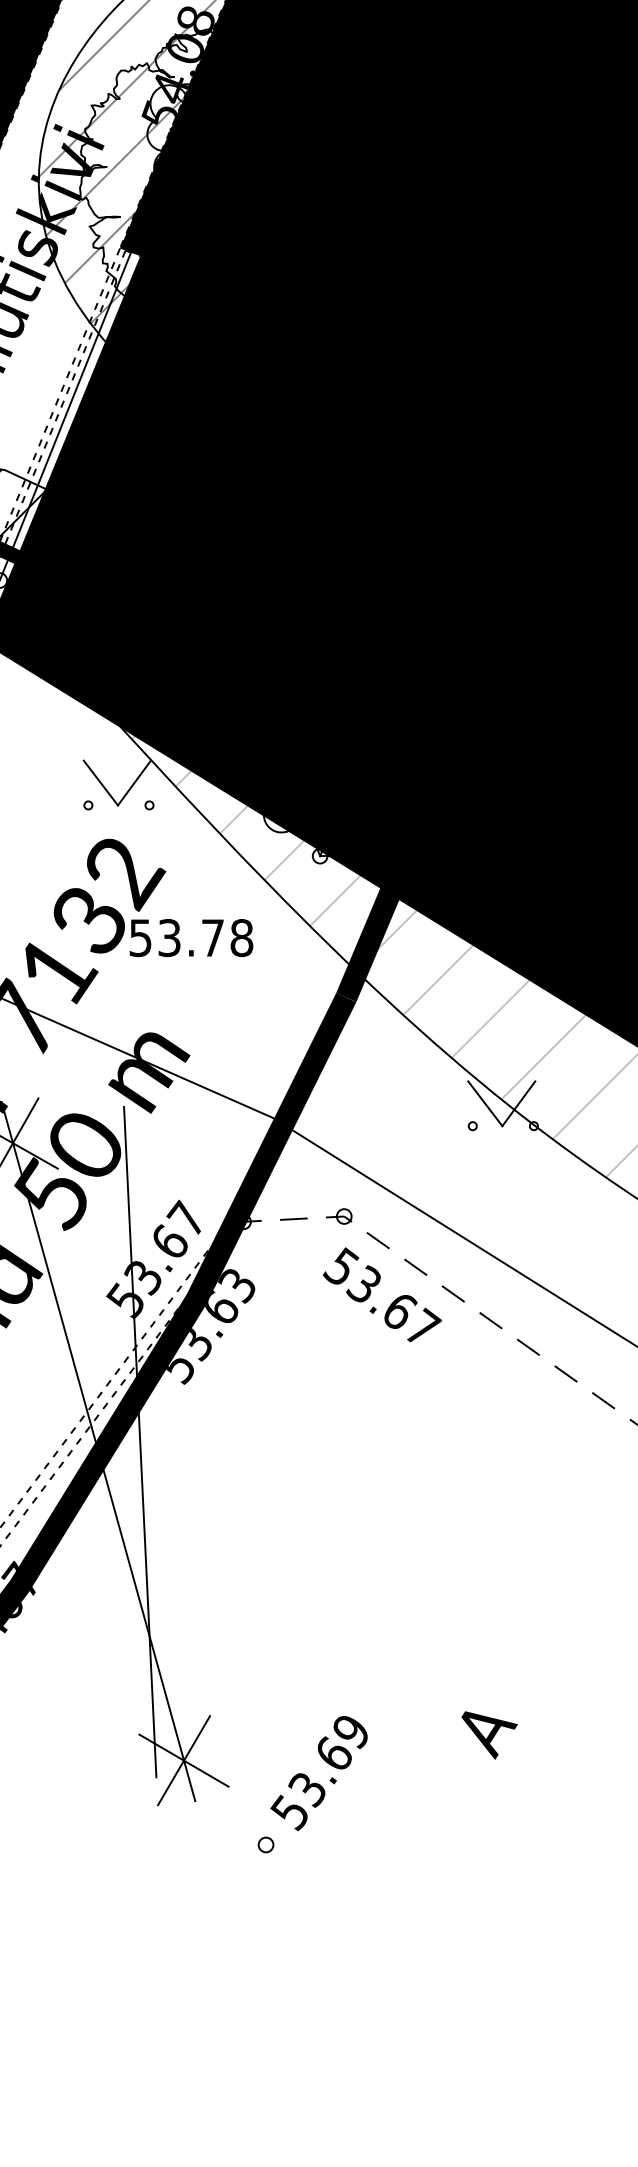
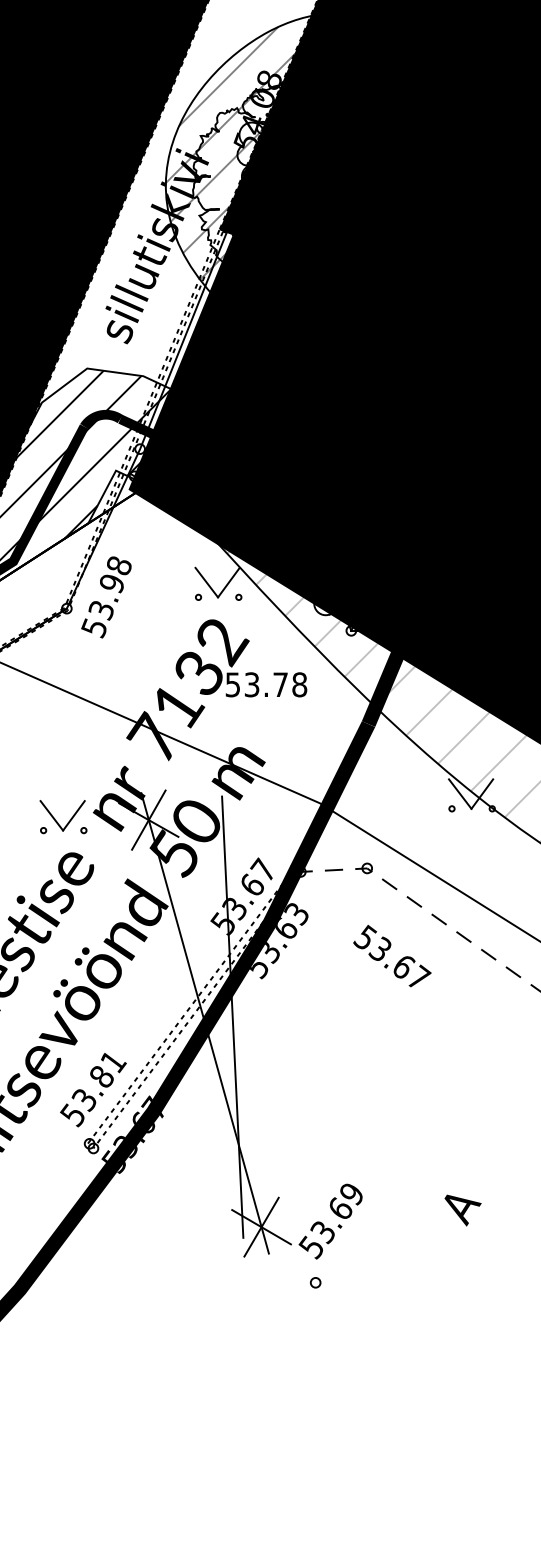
text: (382, 1293) -> (392, 955), moved
text: (318, 1773) -> (330, 1221), moved

